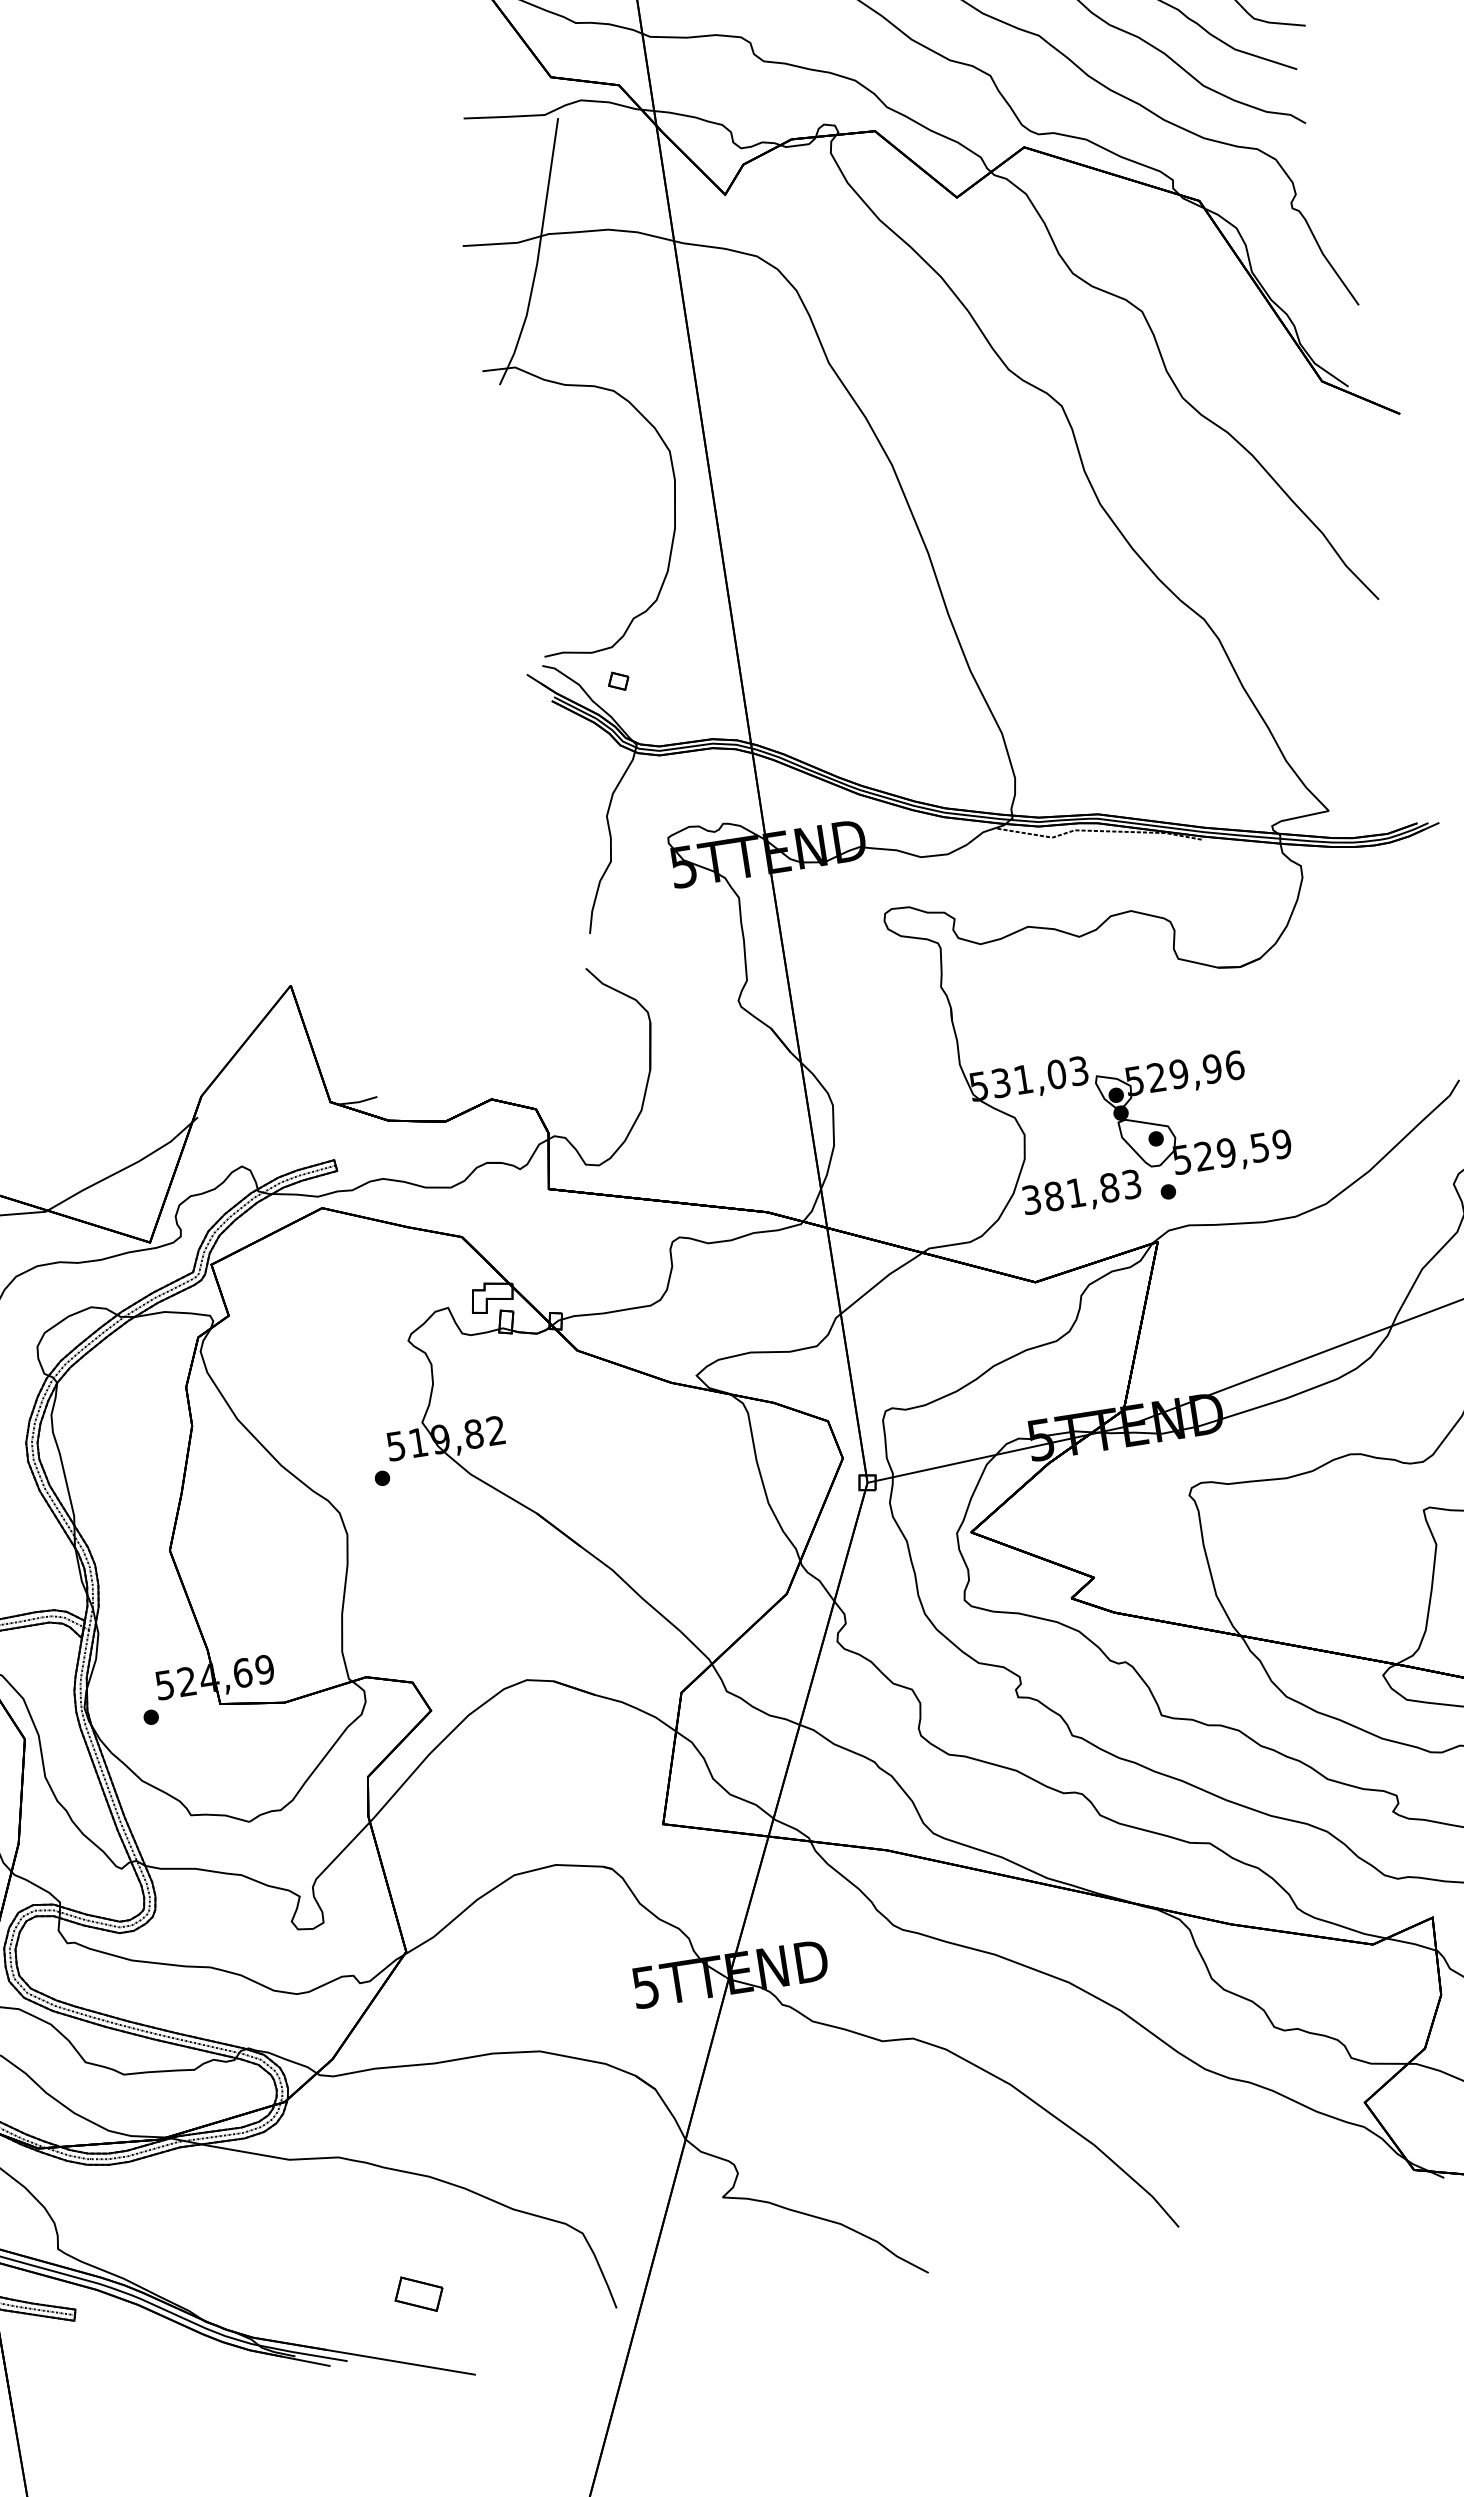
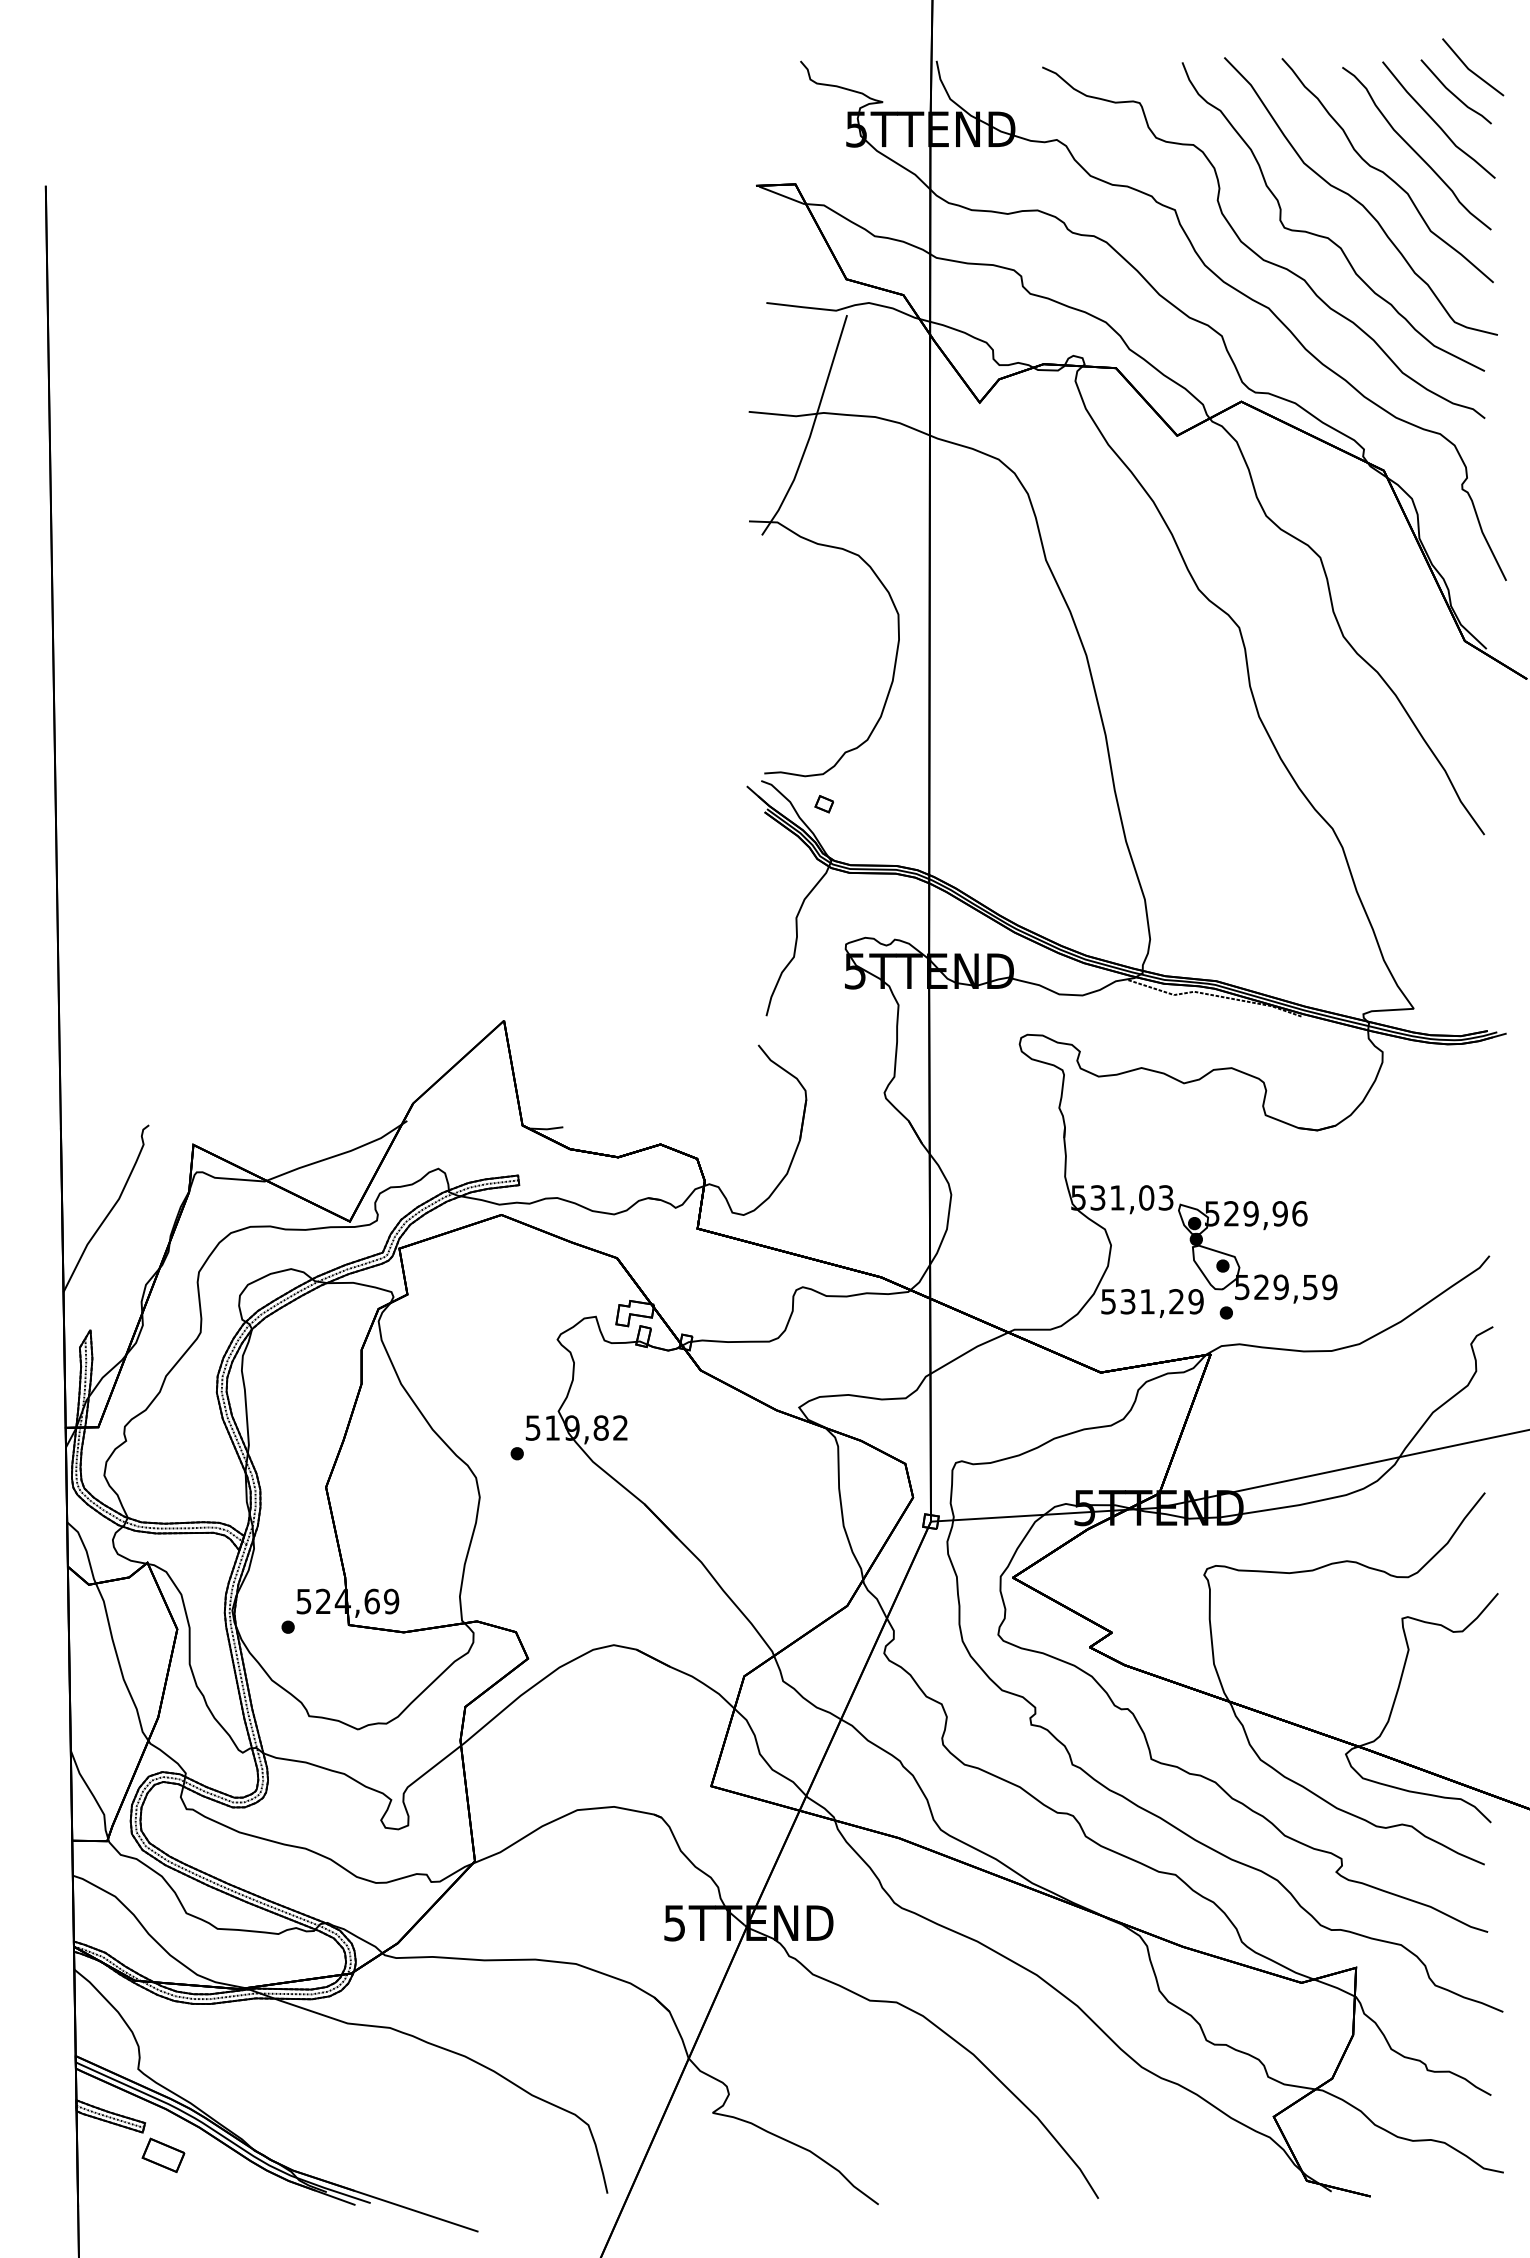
text: (1081, 1191) -> (1152, 1301), 381,83 -> 531,29
part: (418, 2293) -> (163, 2154), moved

